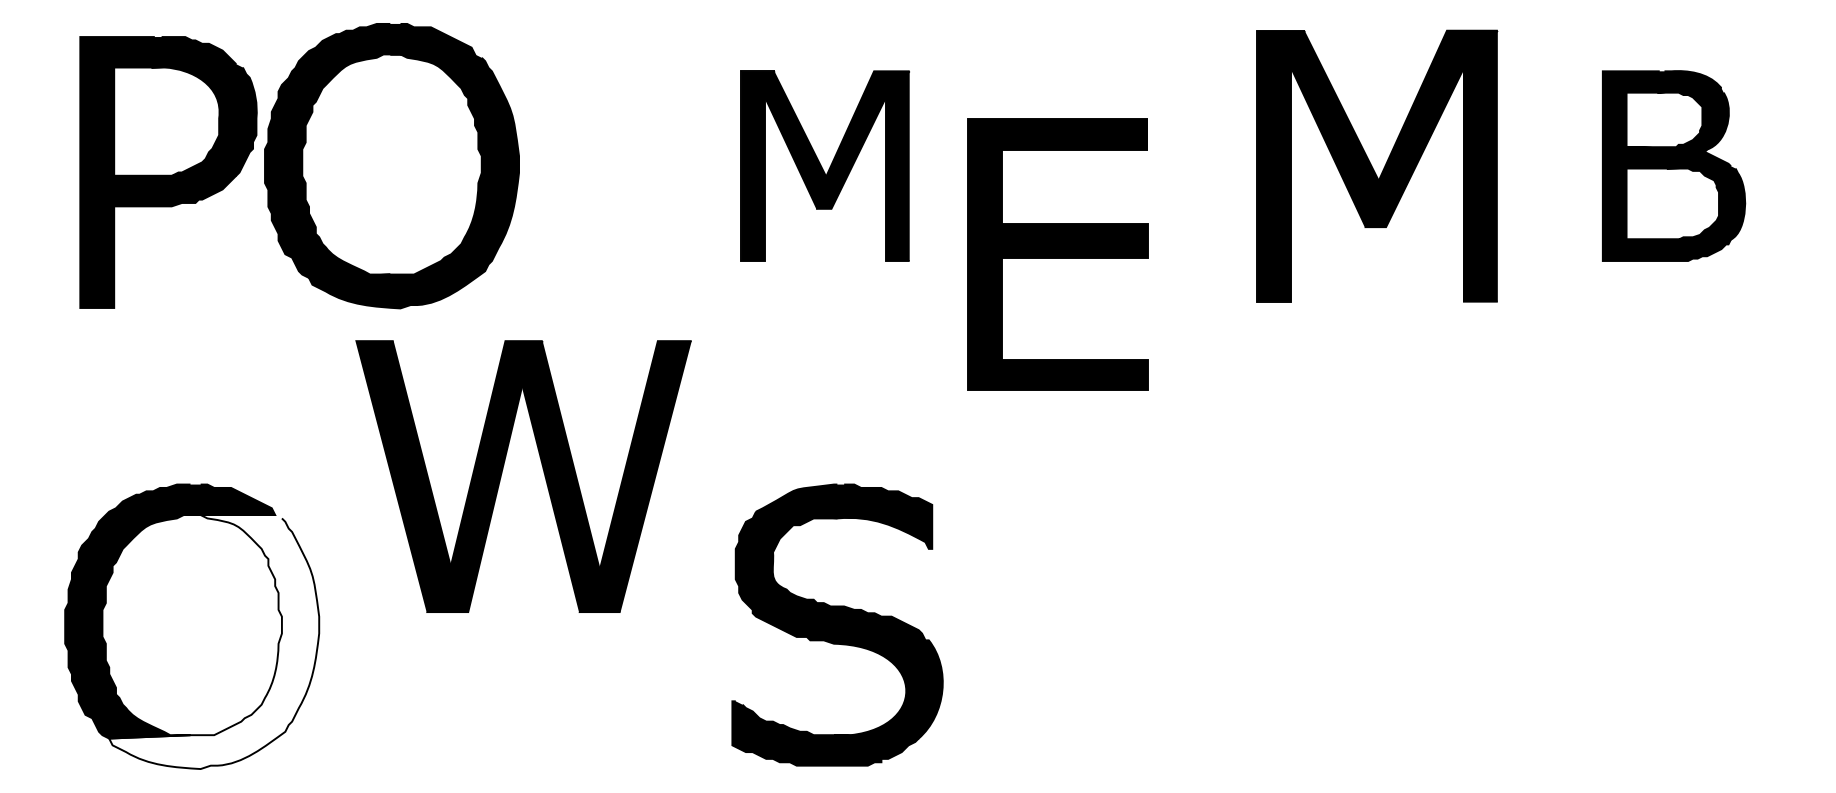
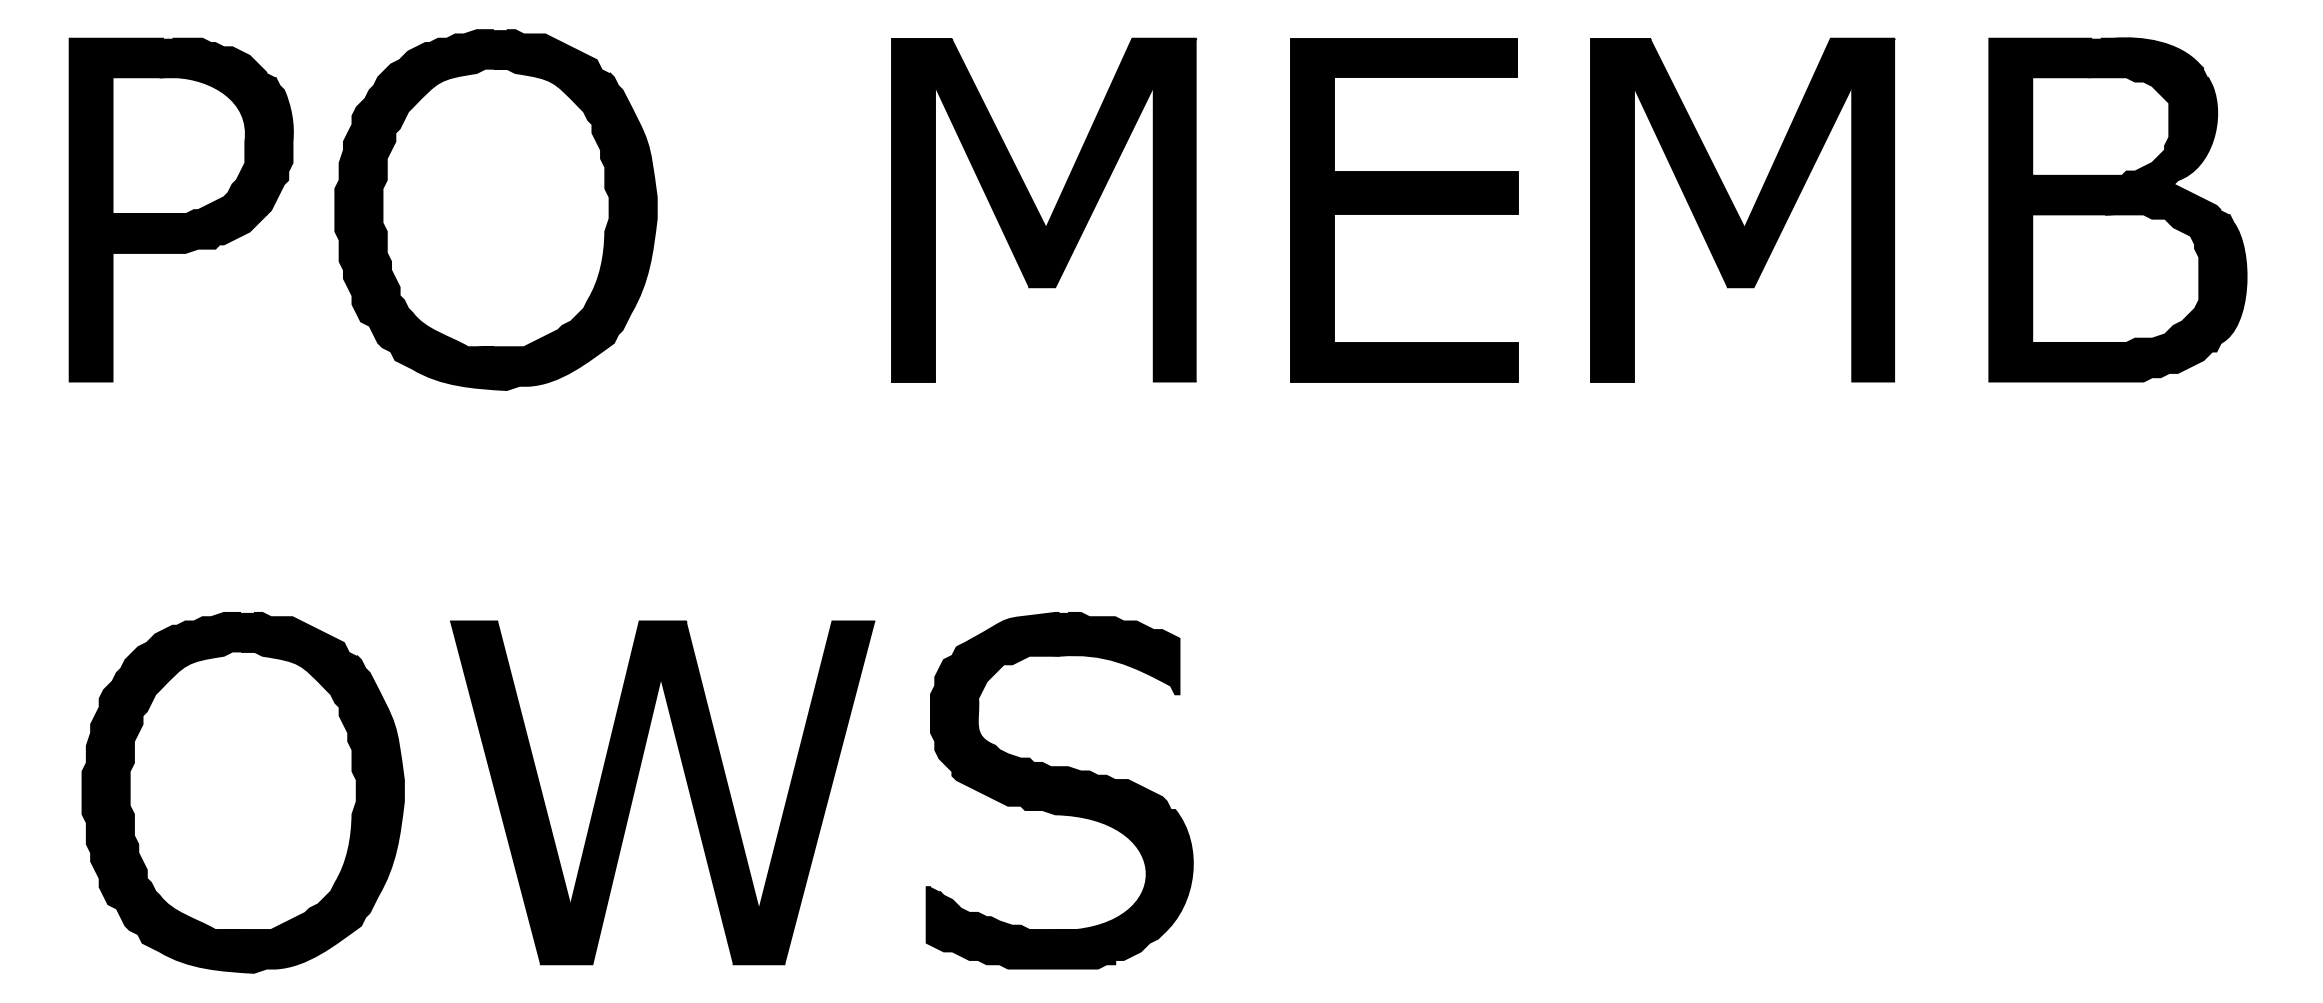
part: (825, 165) -> (1044, 209), size x1.43
part: (1673, 165) -> (2117, 209), size x1.43
part: (167, 172) -> (180, 209), moved
part: (1057, 255) -> (1404, 210), moved
part: (543, 471) -> (687, 786), moved
fill: (213, 641) -> (270, 811), added

